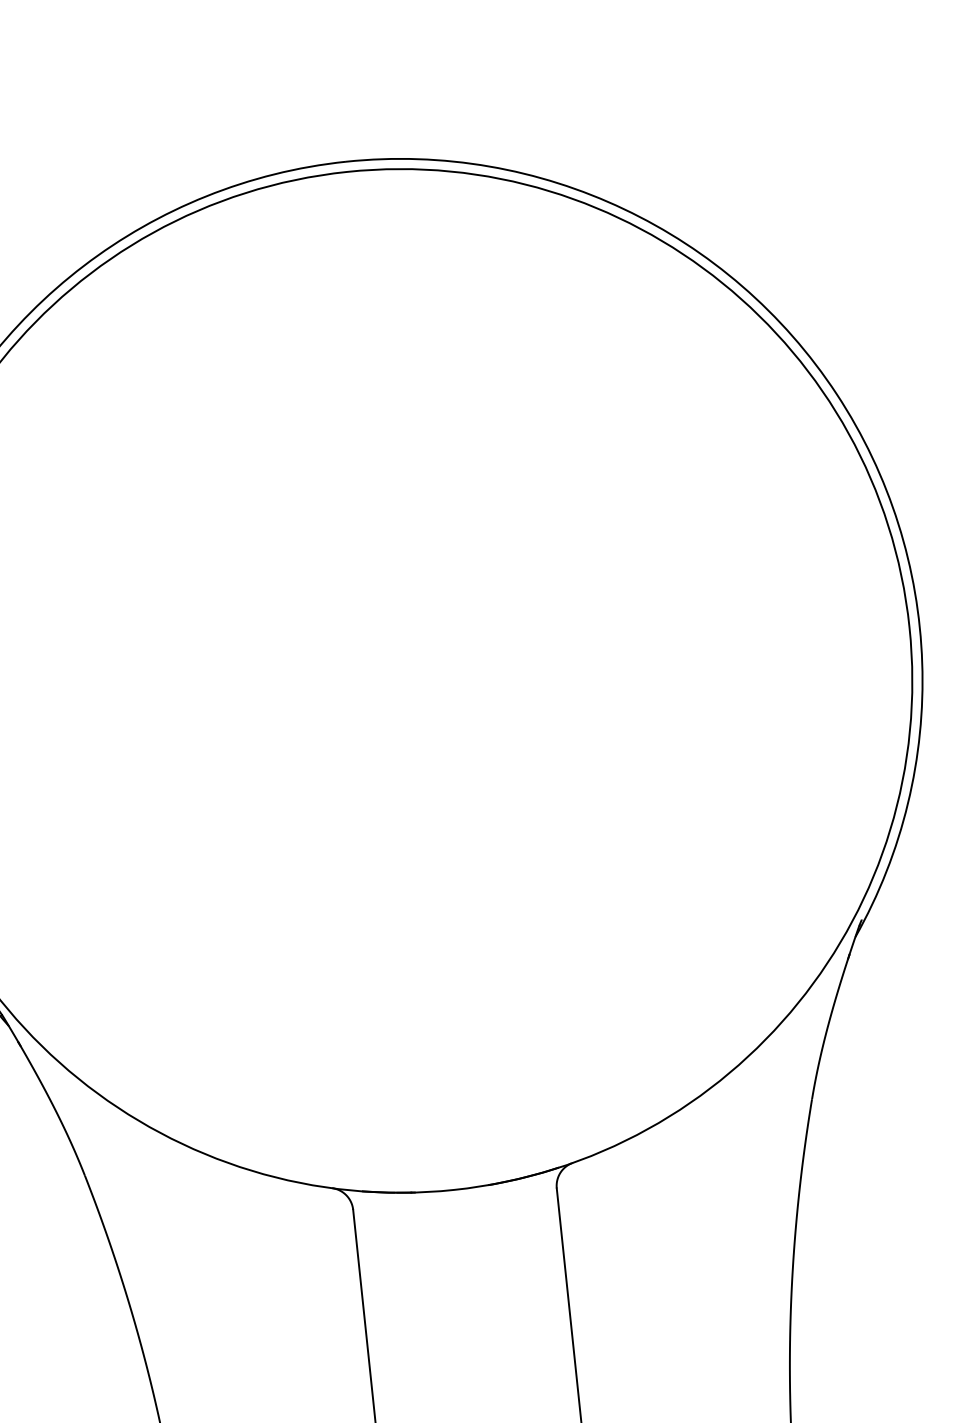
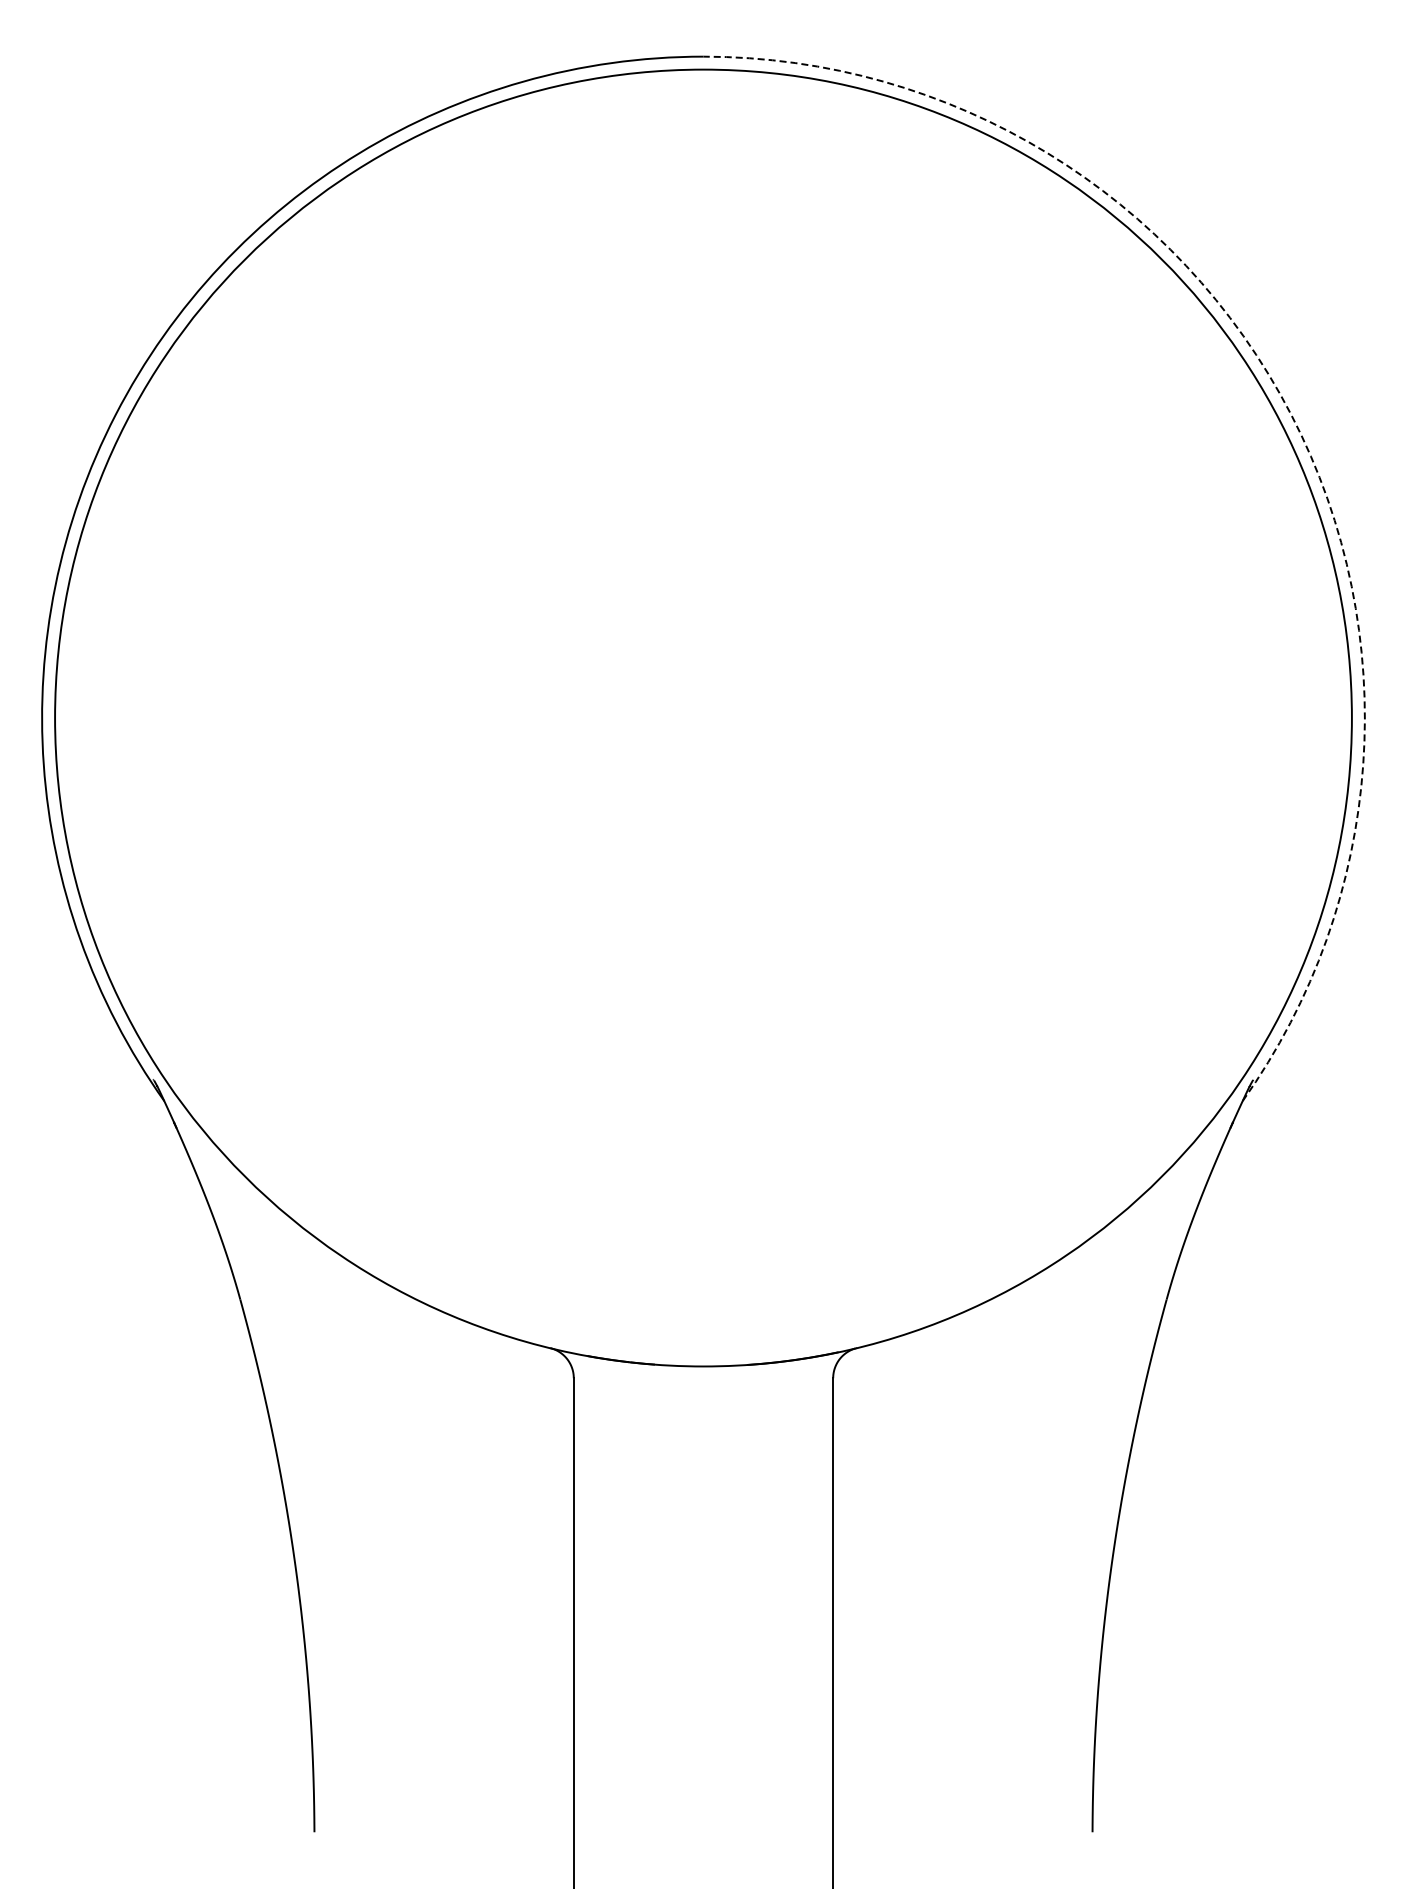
arc: (837, 394) -> (1291, 414), solid -> dashed

